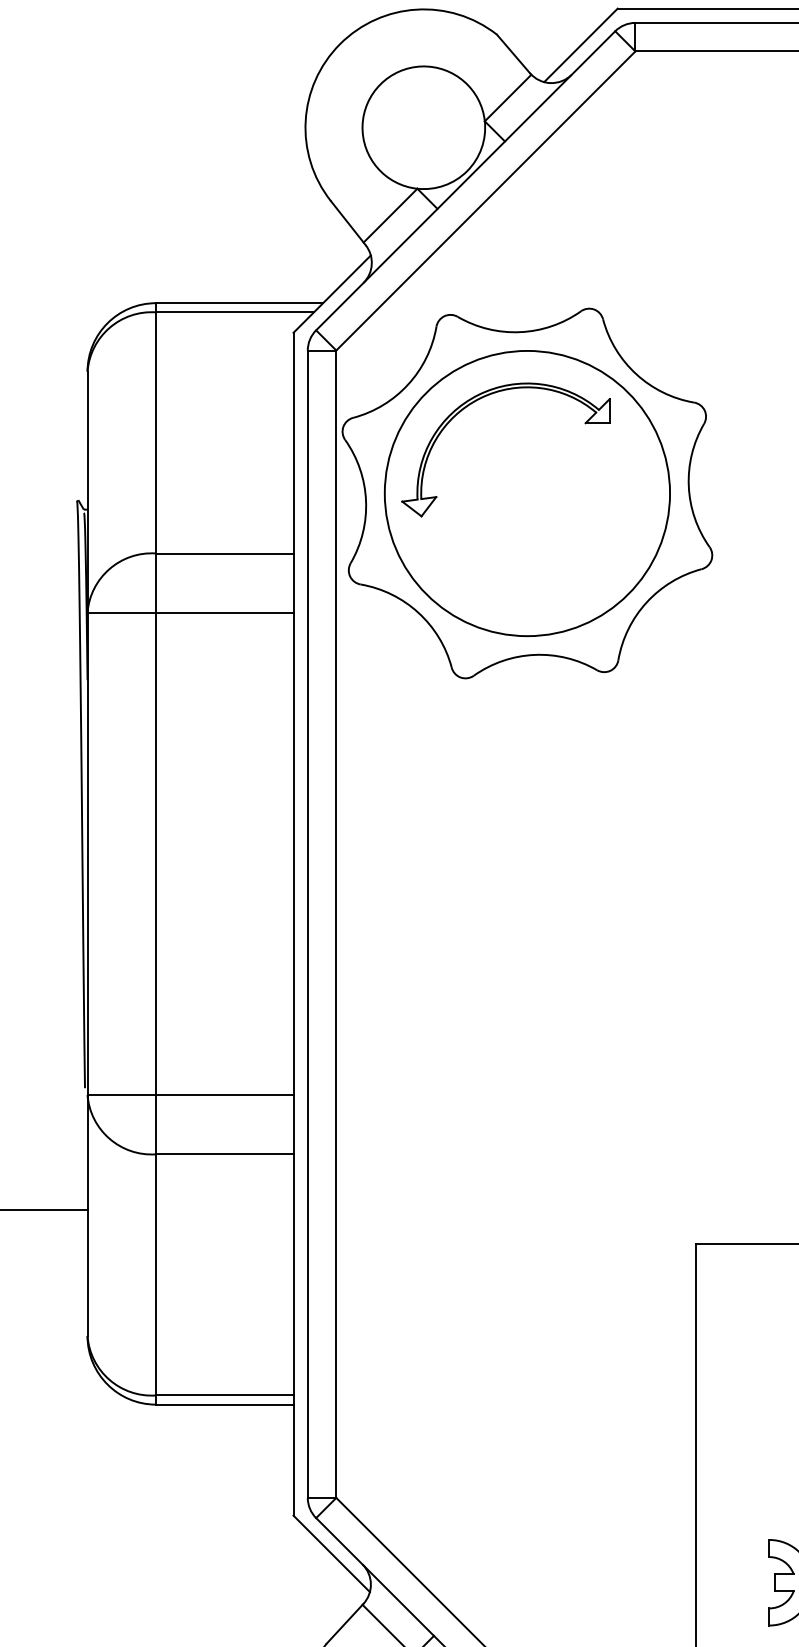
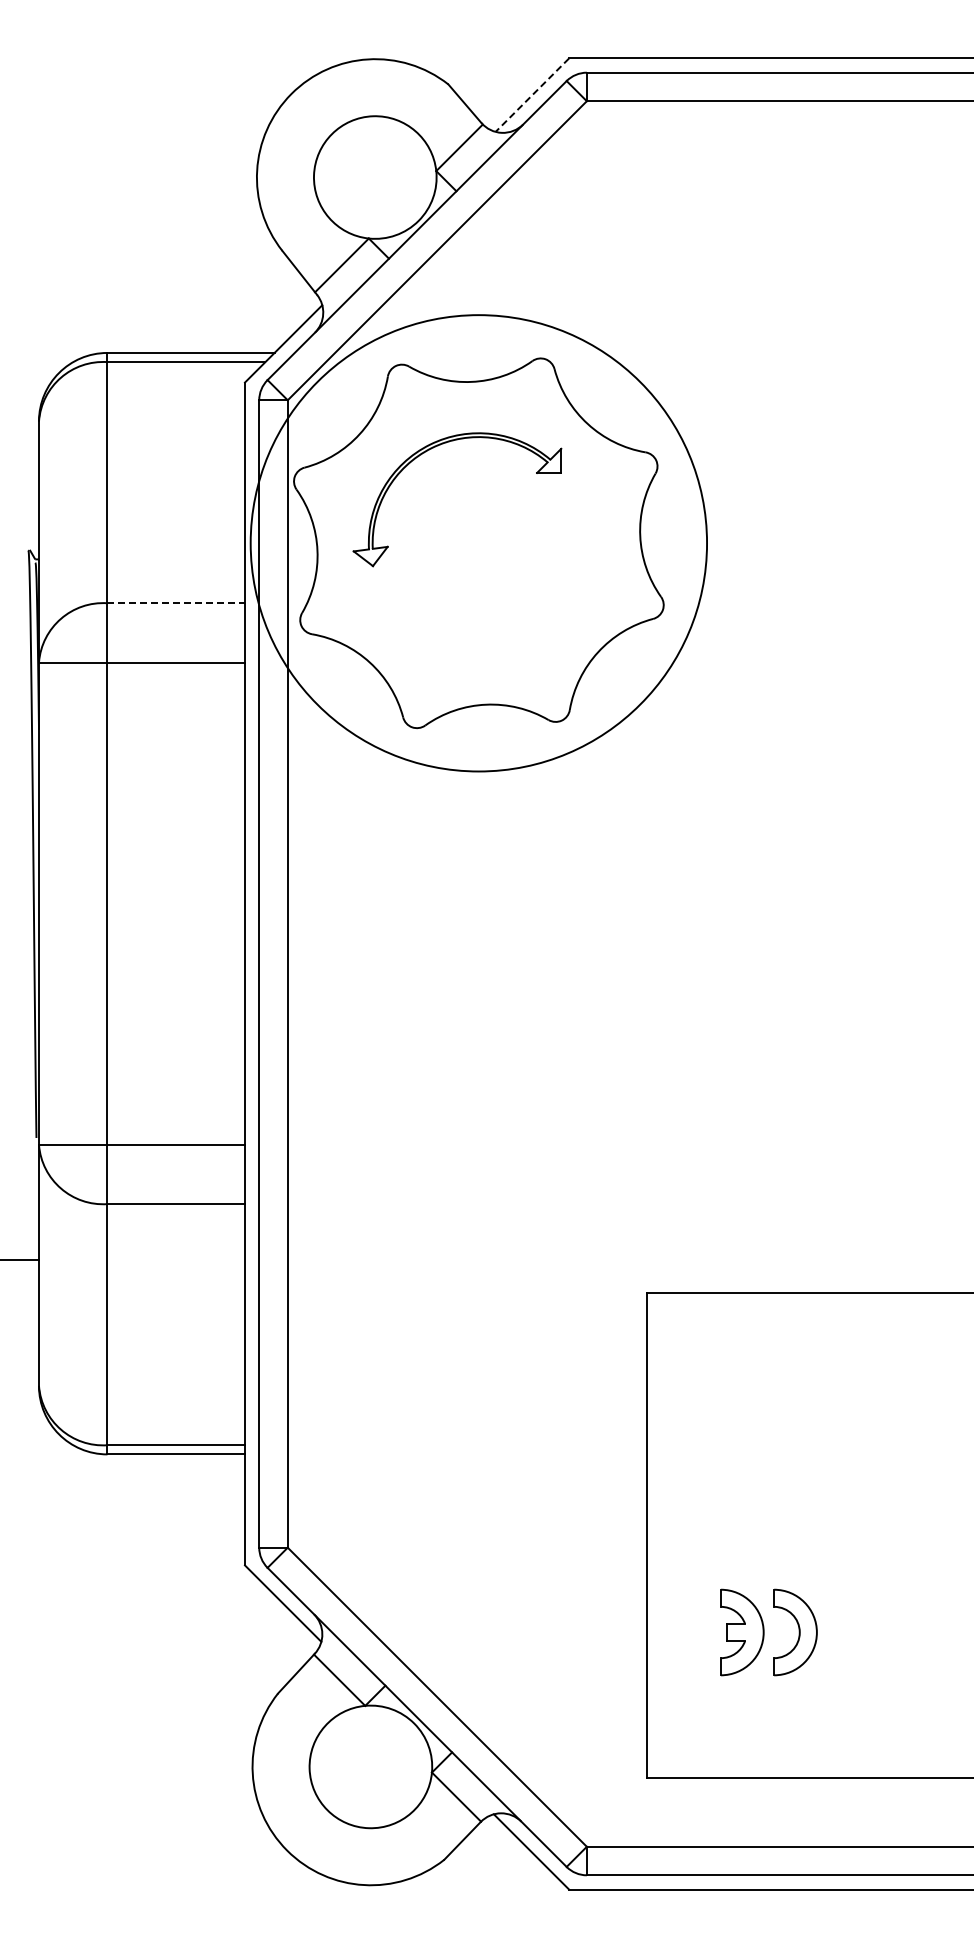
line: (581, 45) -> (532, 95), solid -> dashed
circle: (527, 492) -> (478, 542), size x1.6
line: (225, 553) -> (176, 603), solid -> dashed

